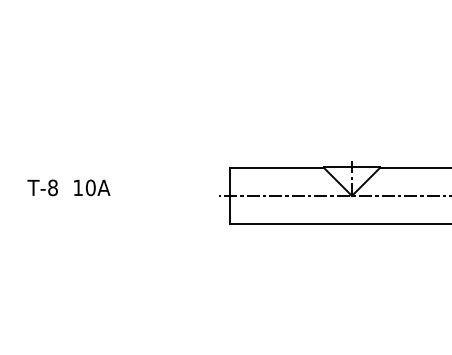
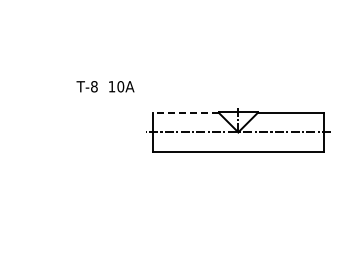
line: (276, 167) -> (185, 112), solid -> dashed
text: (68, 187) -> (105, 86), moved

